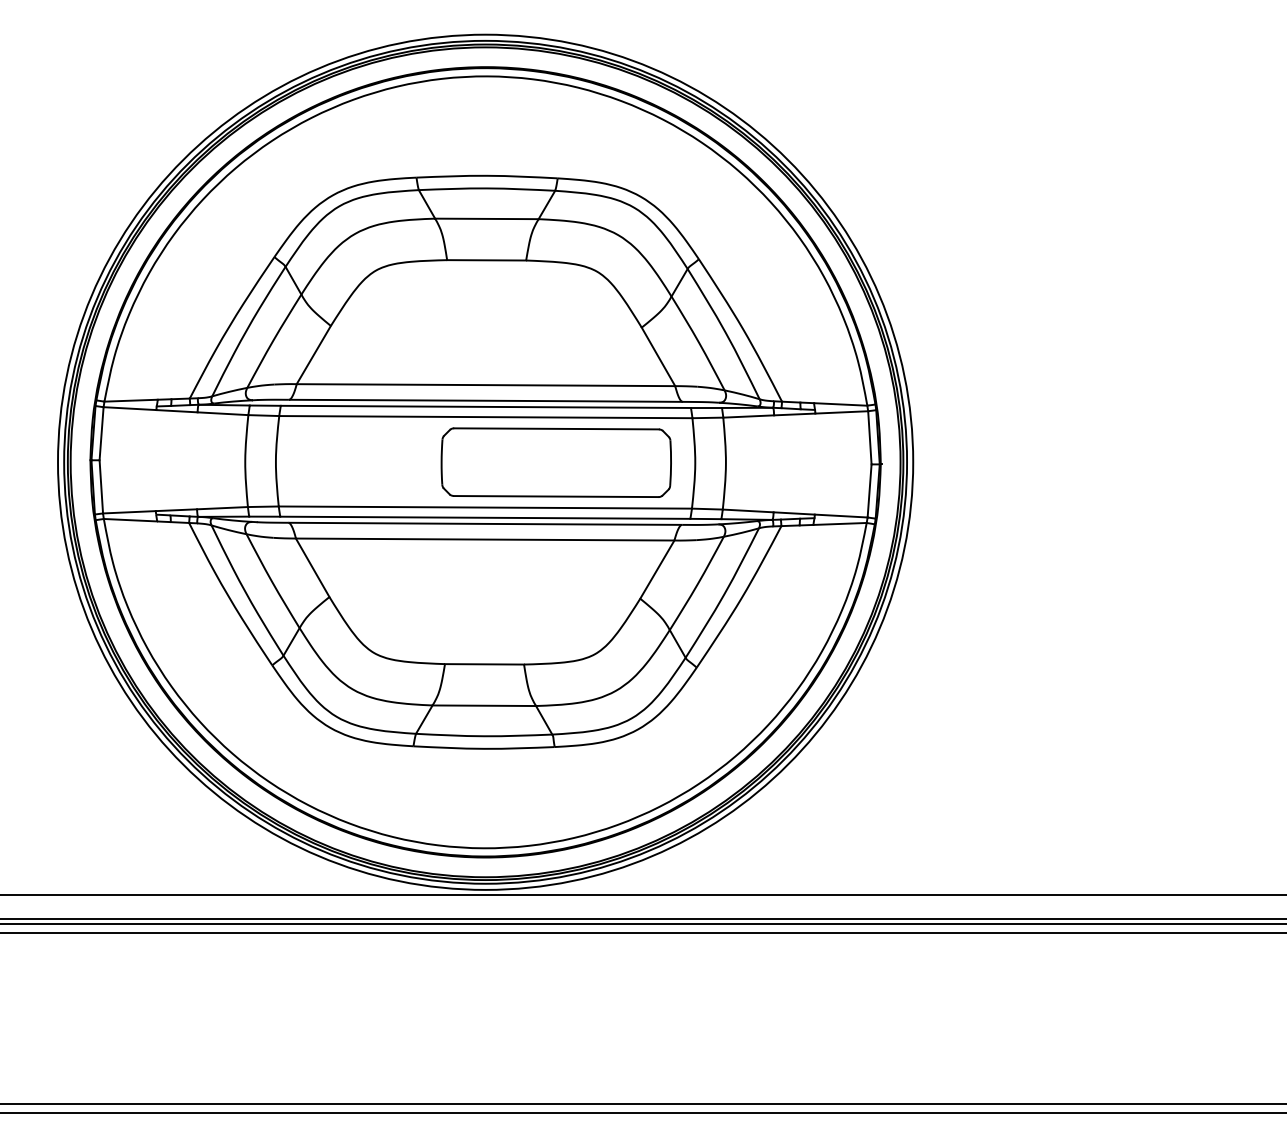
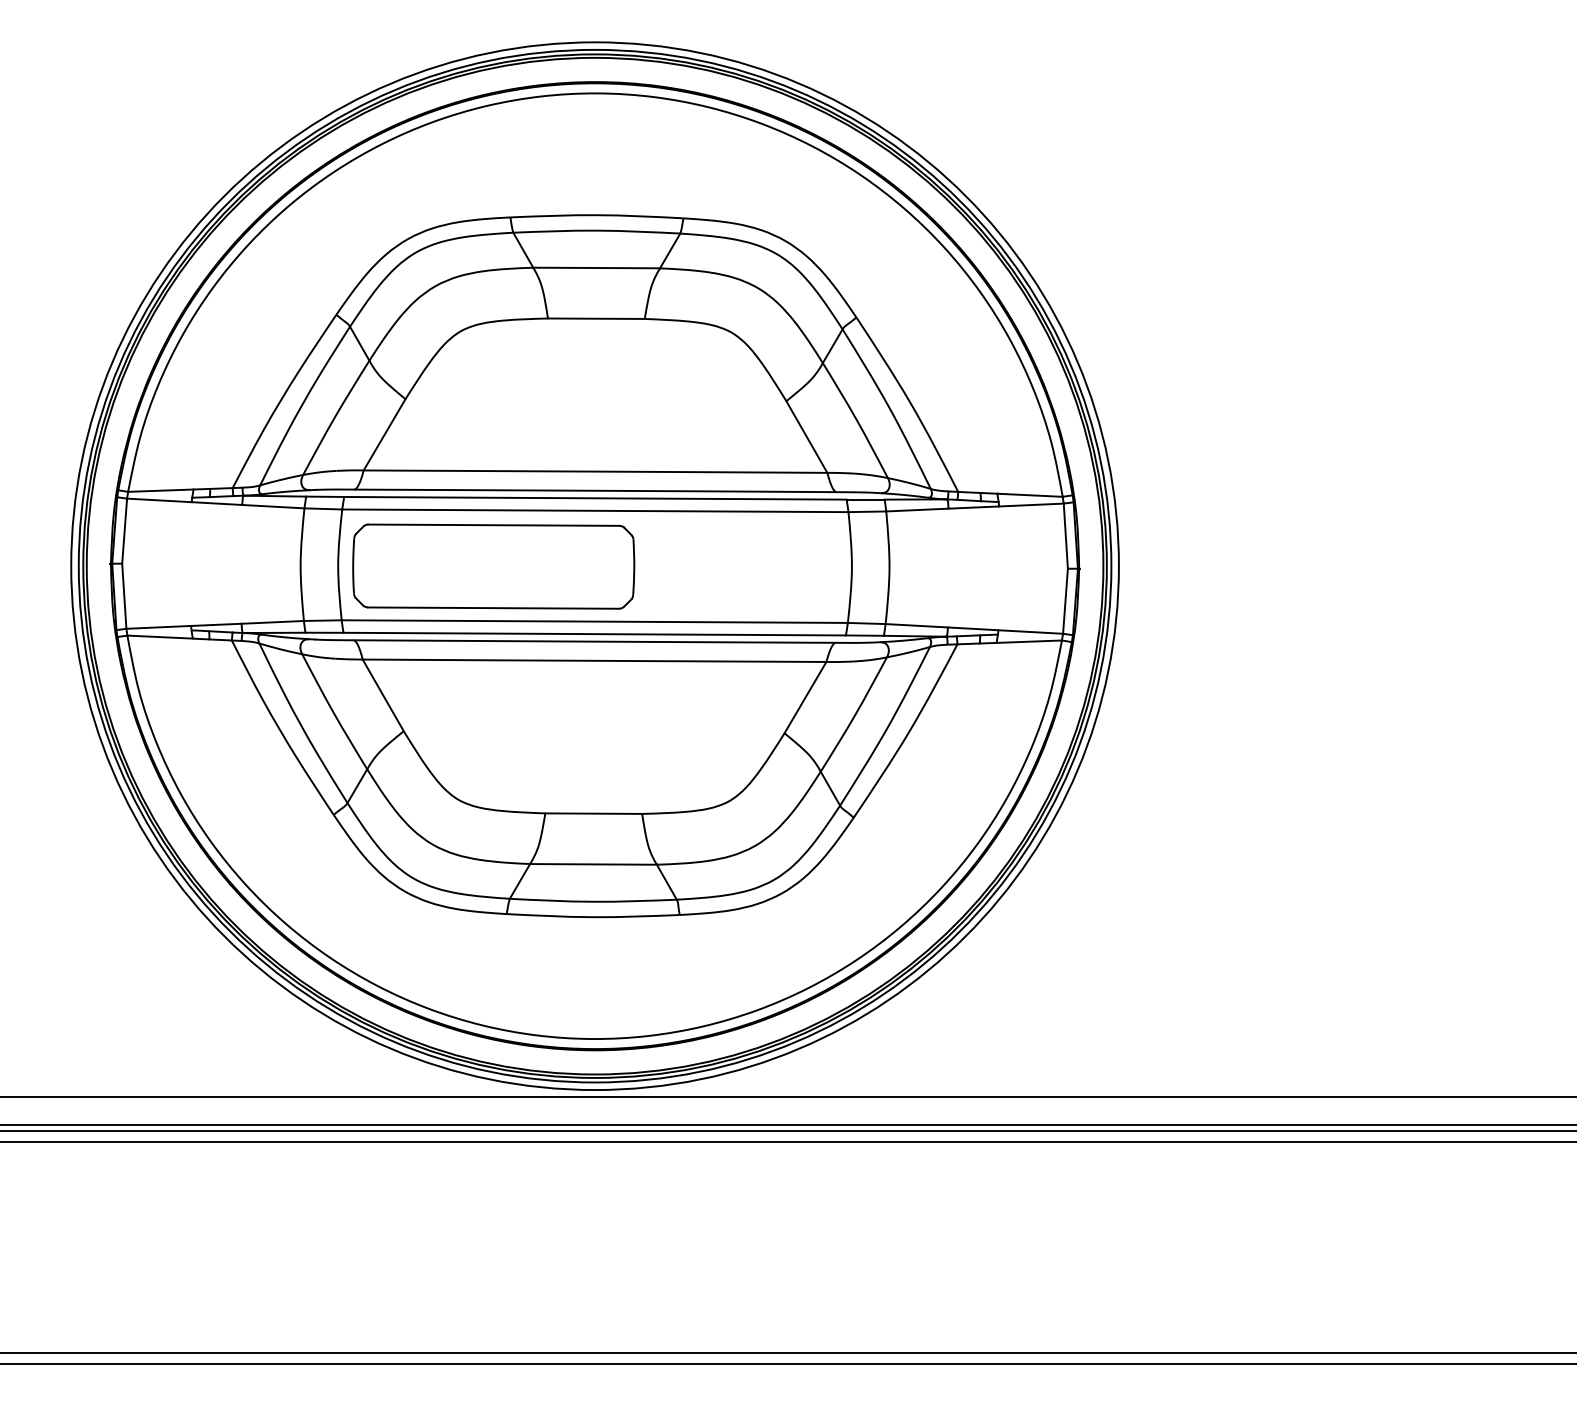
part: (556, 462) -> (493, 566), moved

